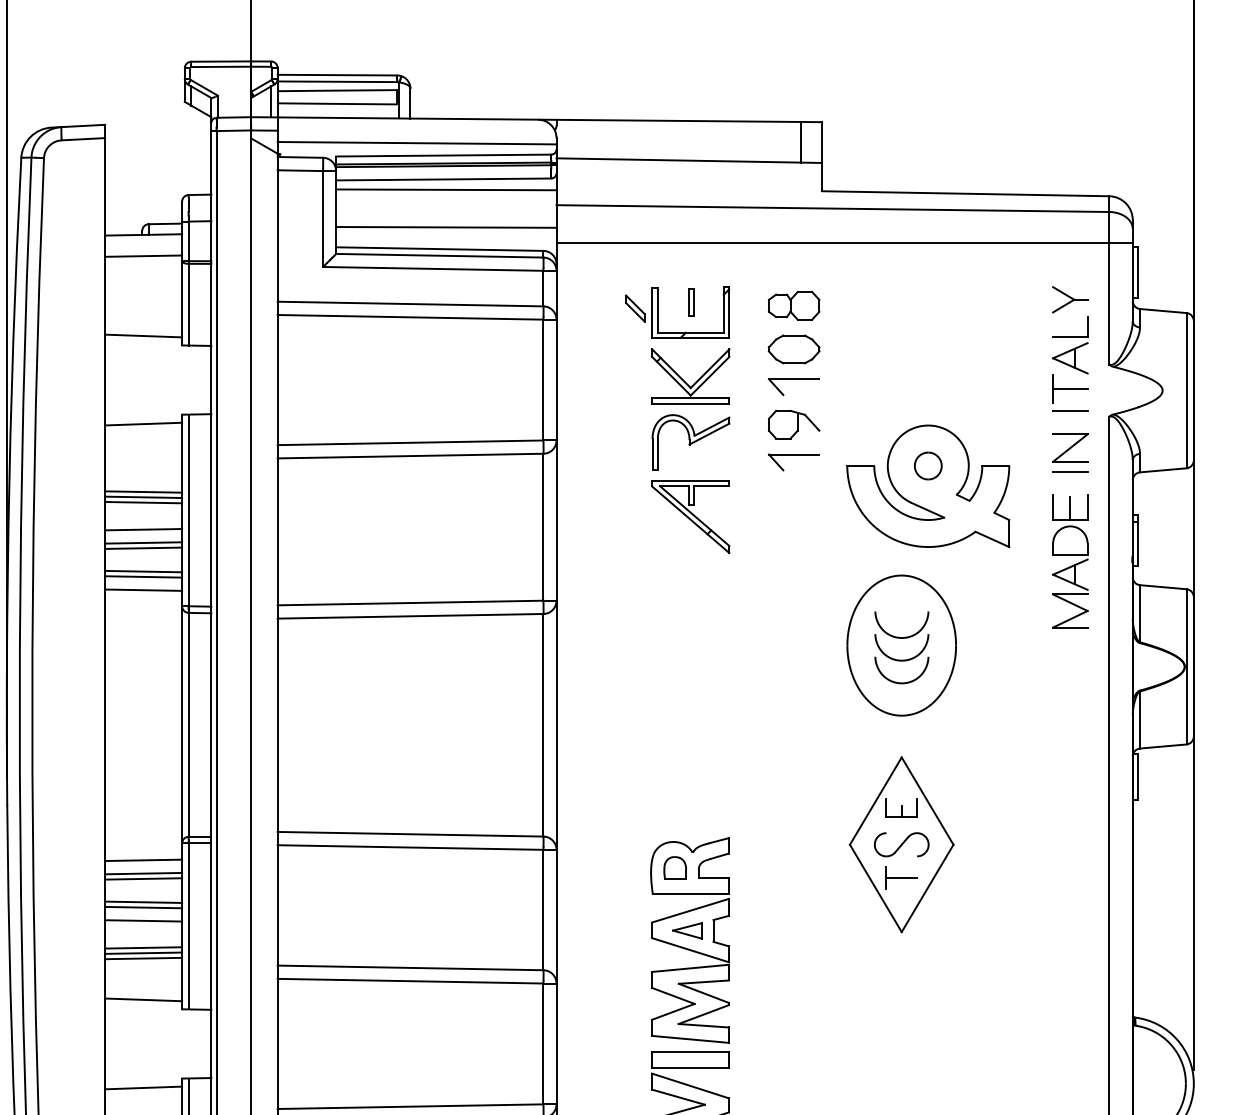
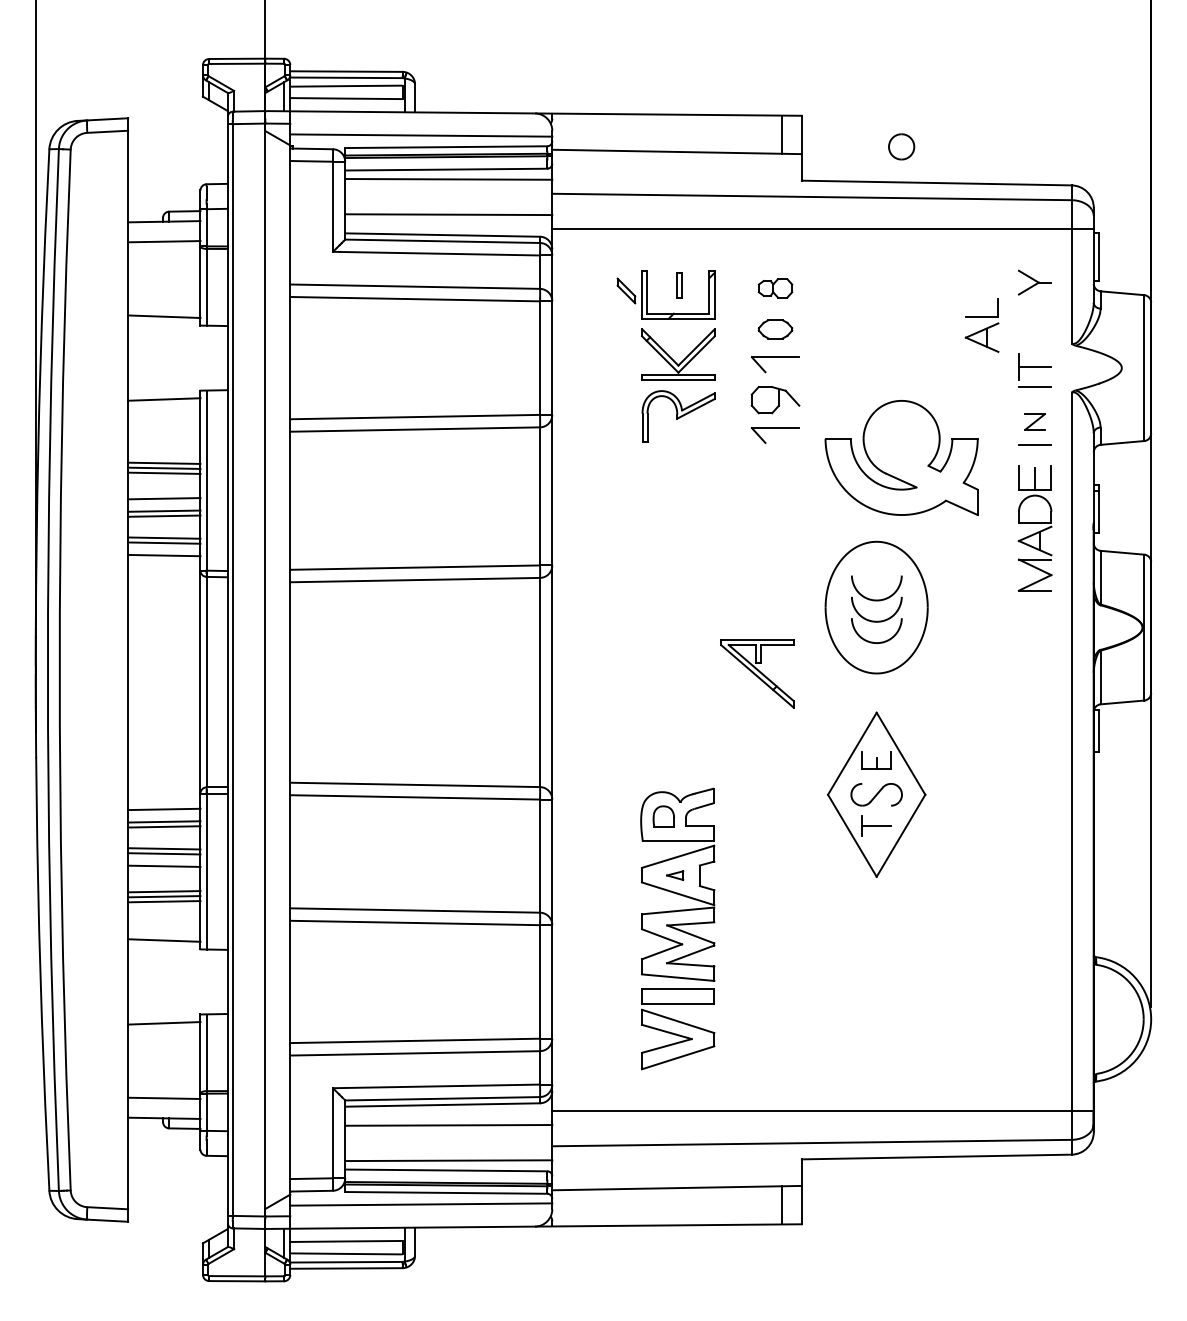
part: (794, 305) -> (775, 288), size x0.7
part: (1069, 345) -> (981, 325), moved
part: (794, 349) -> (775, 329), size x0.7
part: (1069, 447) -> (1034, 421), size x0.6
part: (928, 465) -> (901, 146), moved
part: (690, 516) -> (757, 673), moved
part: (686, 930) -> (674, 875), size x0.6

